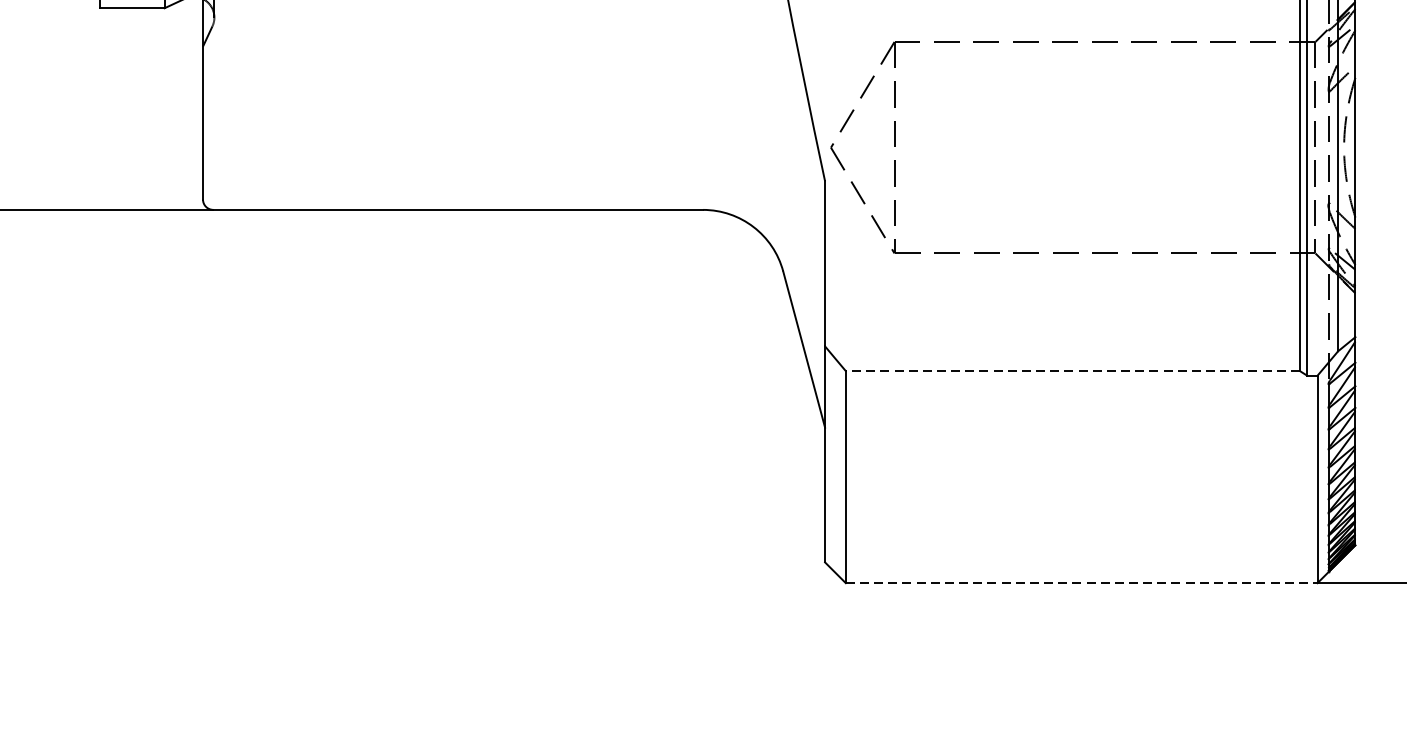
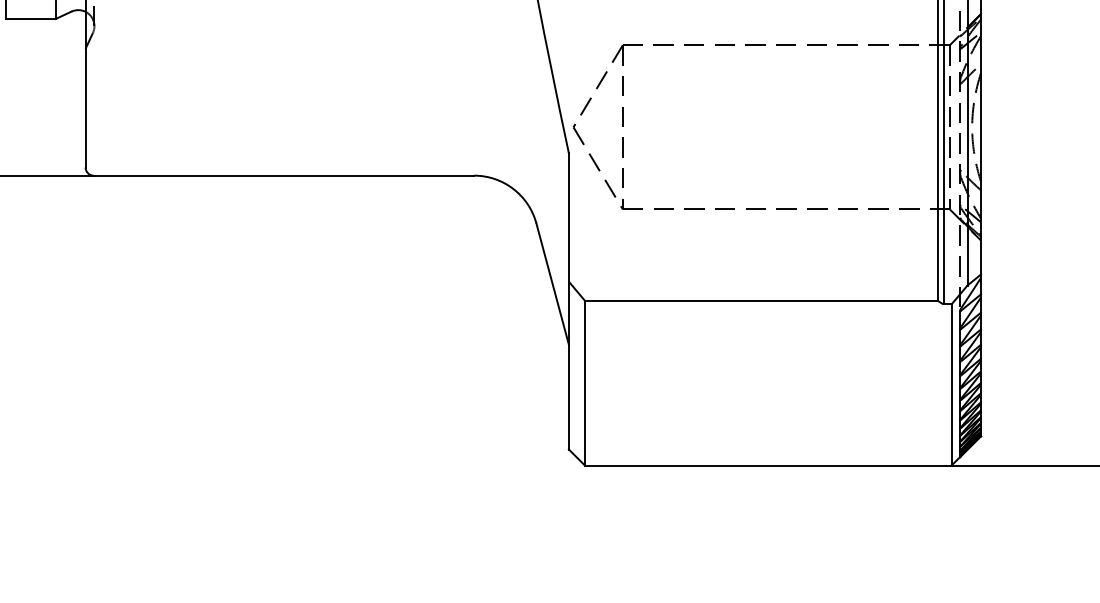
line: (1071, 370) -> (760, 300), dashed -> solid
line: (1081, 582) -> (768, 465), dashed -> solid

